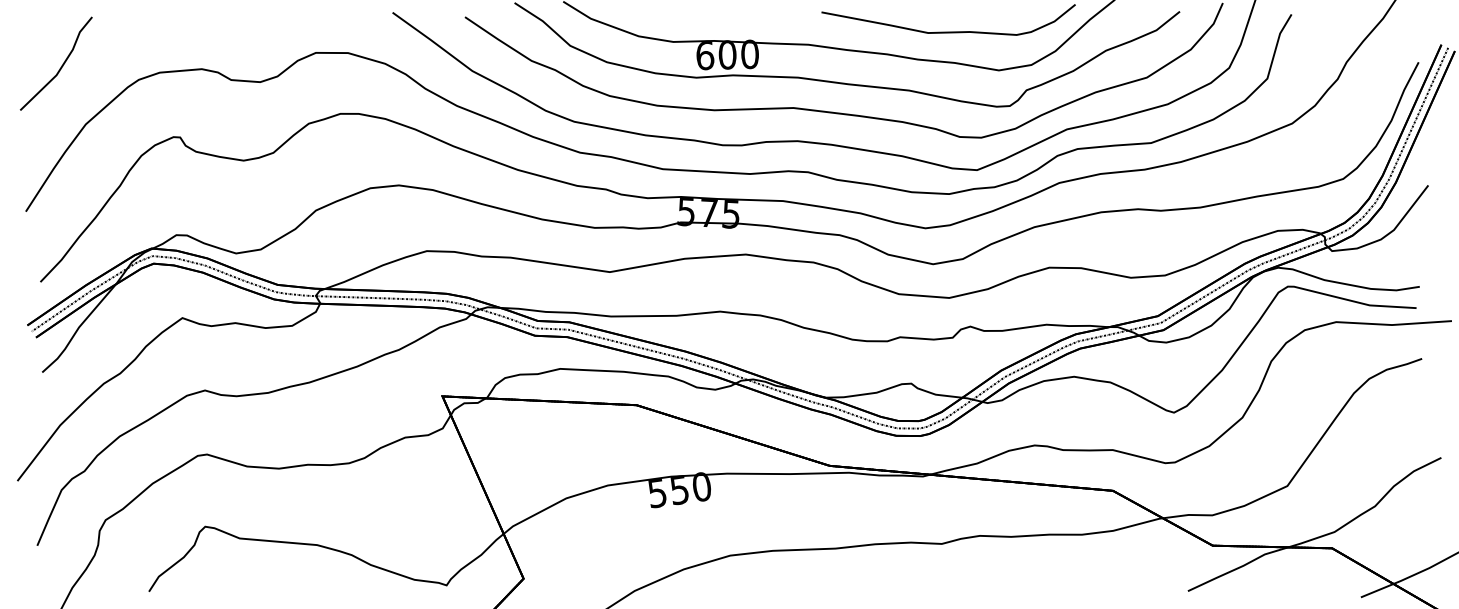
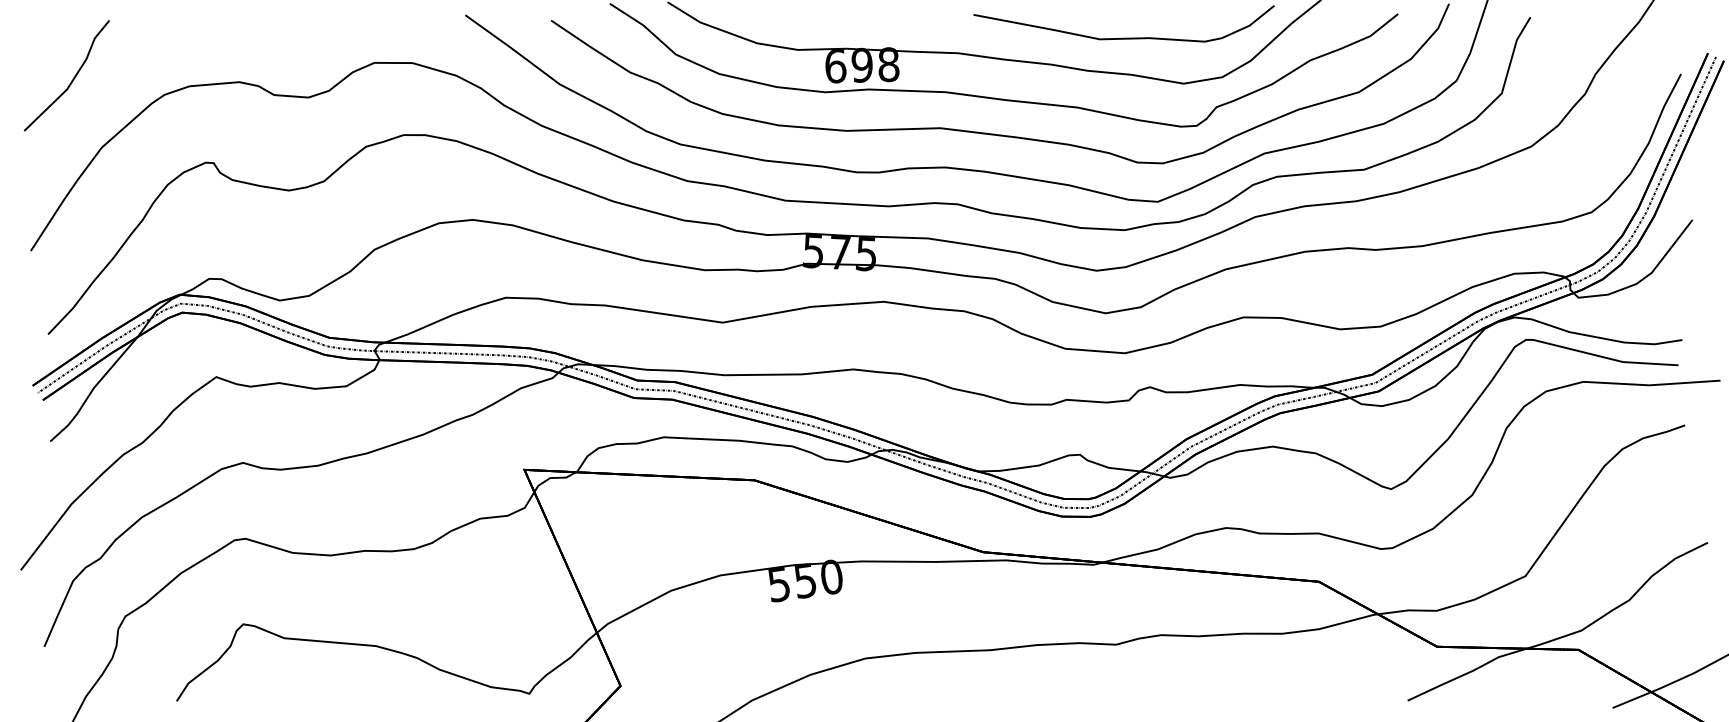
text: (738, 54) -> (875, 64), 600 -> 698

